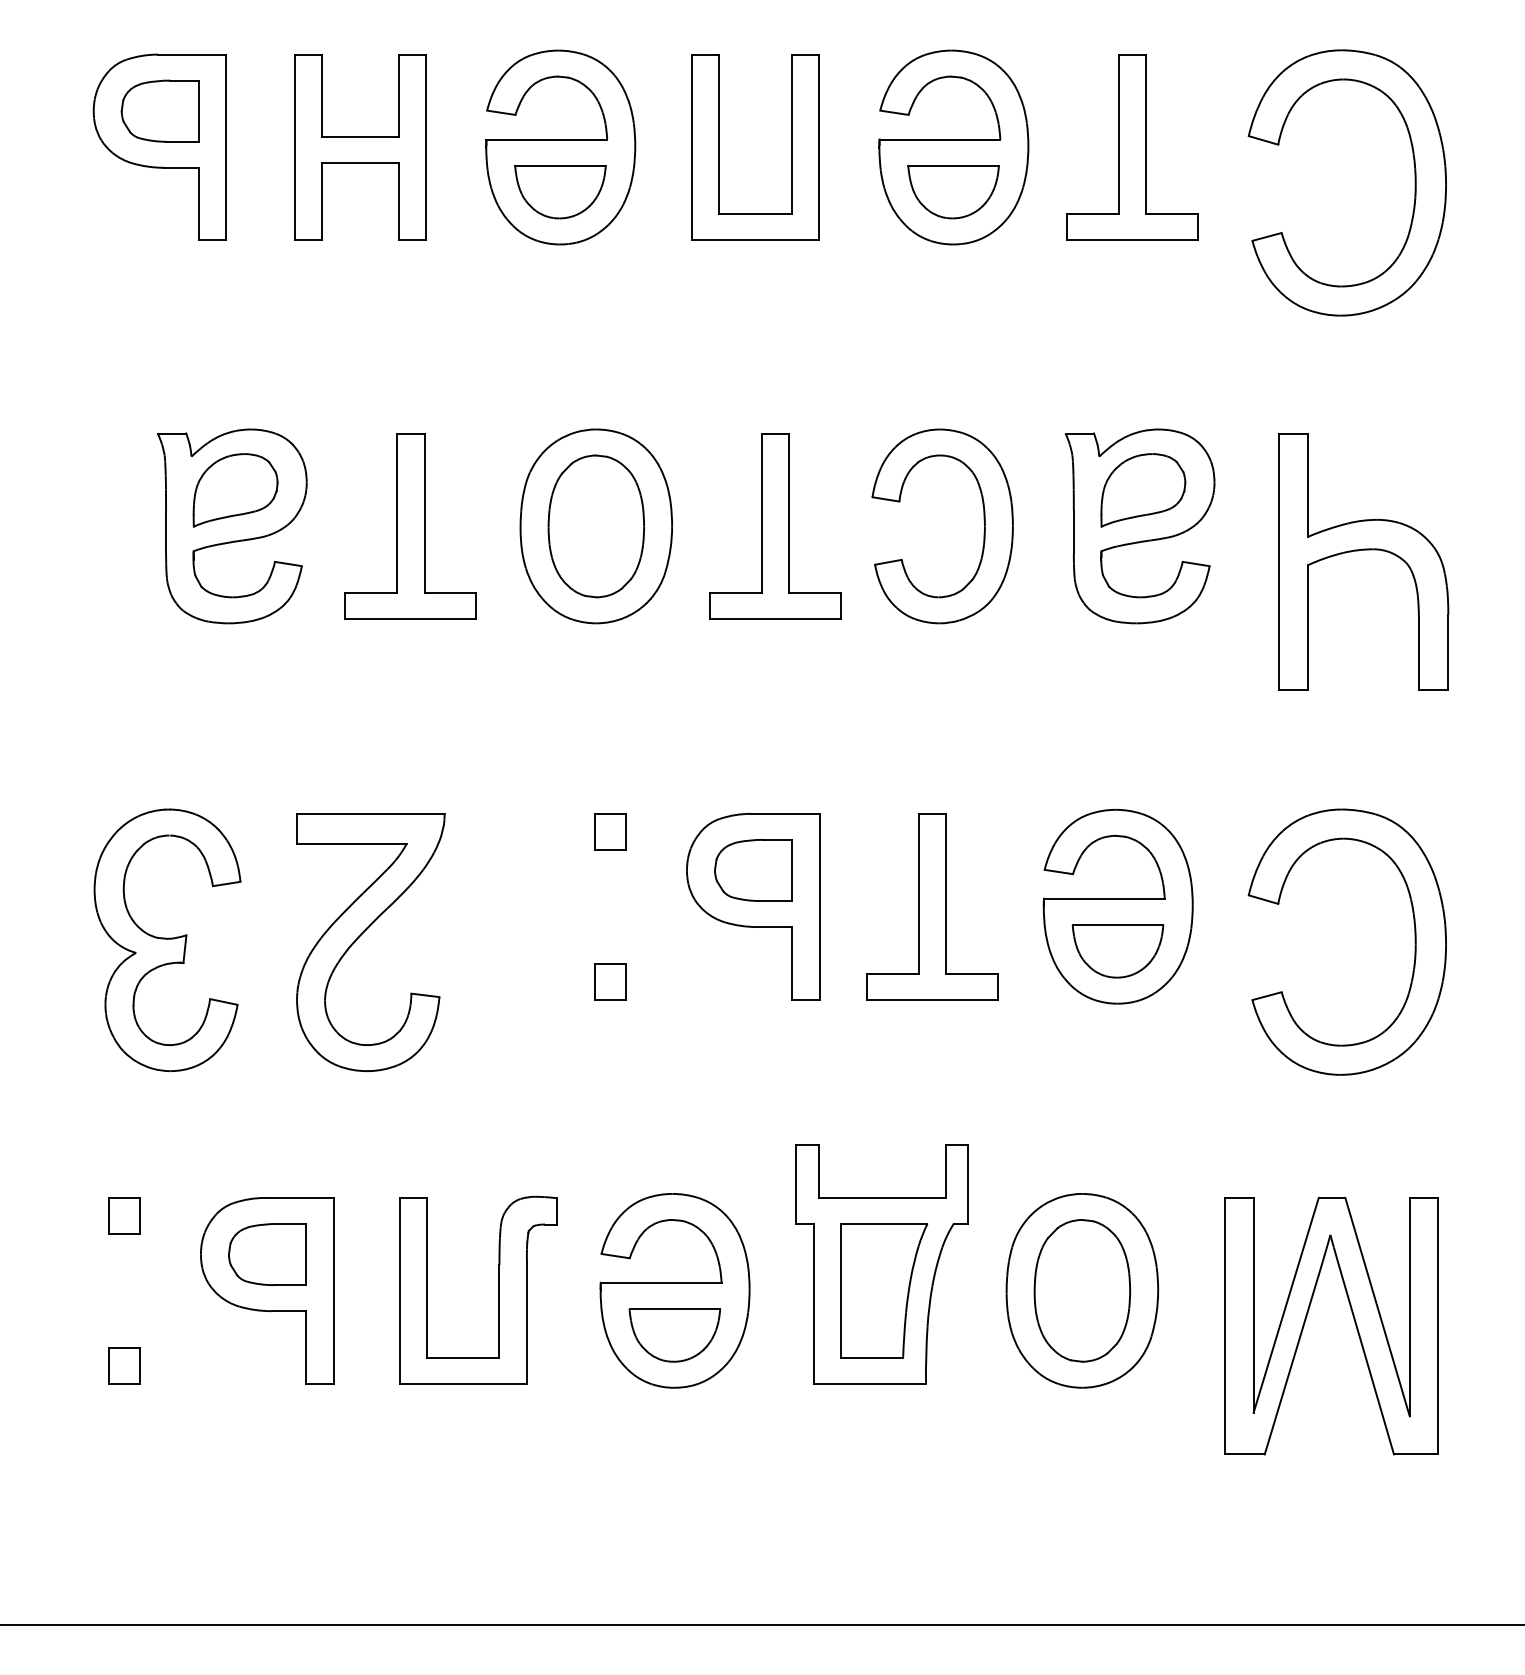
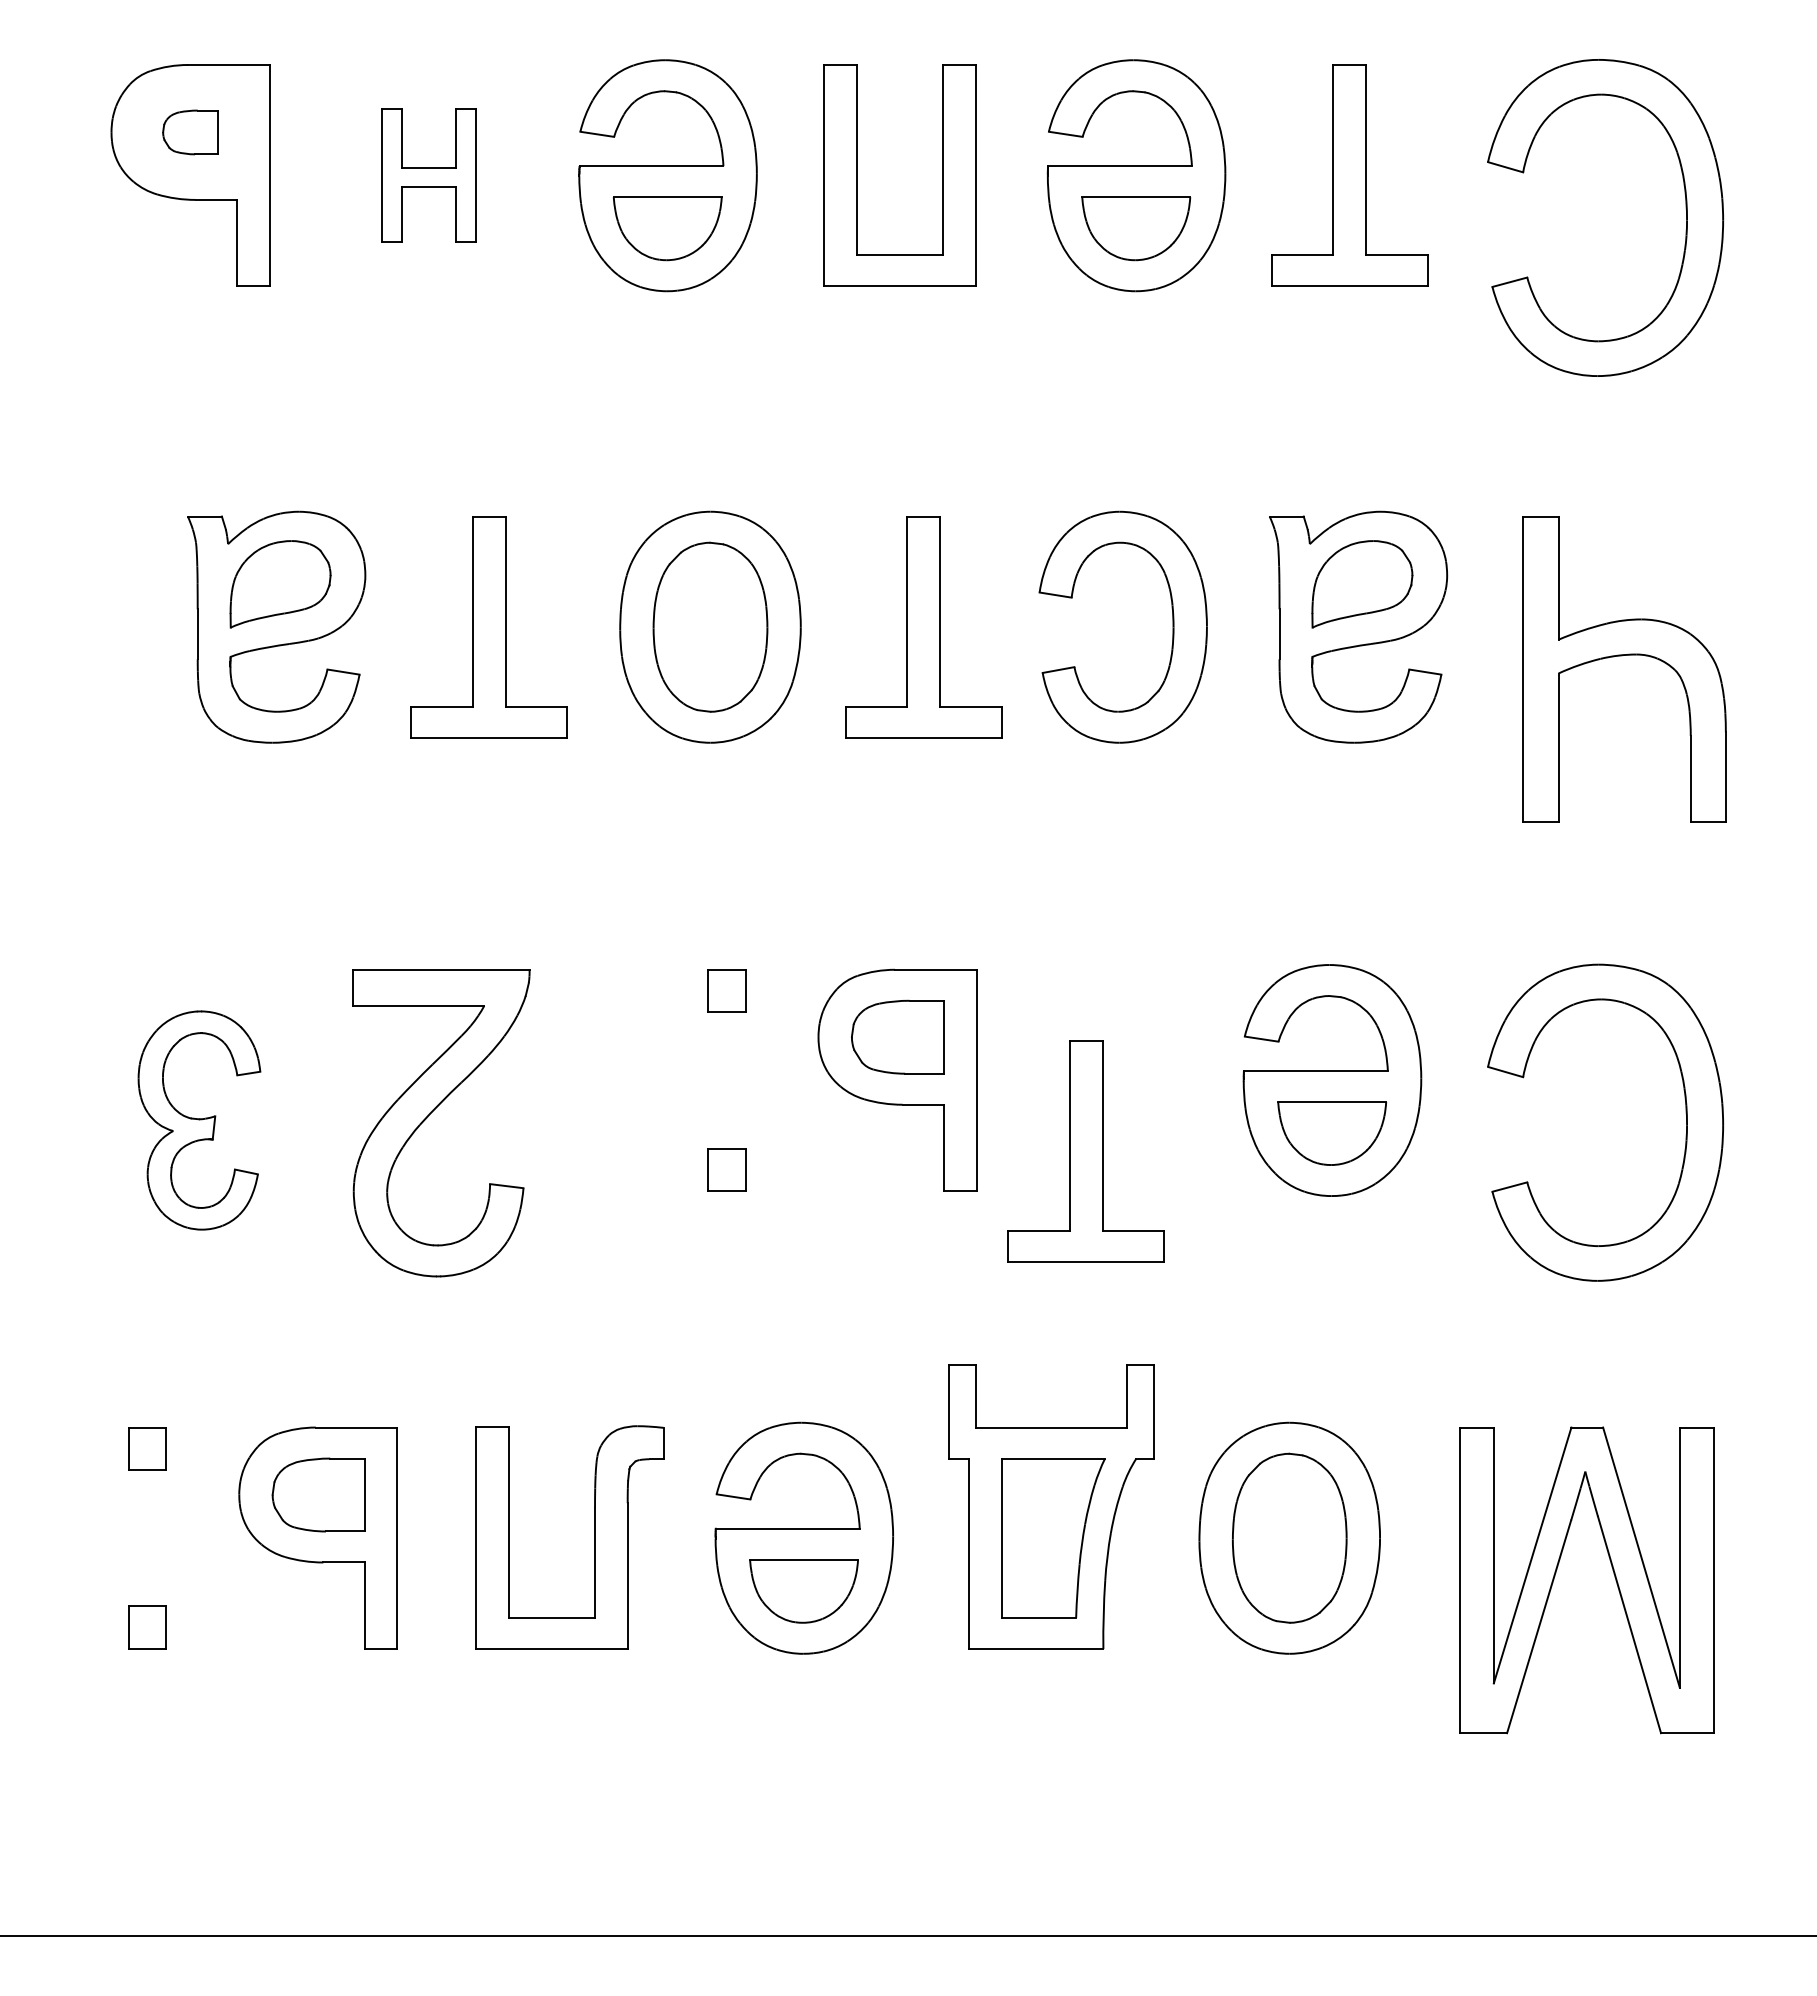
part: (160, 111) -> (190, 132), size x0.6
part: (359, 147) -> (428, 175), size x0.6
part: (931, 906) -> (1085, 1151), moved
part: (167, 940) -> (199, 1120), size x0.7

